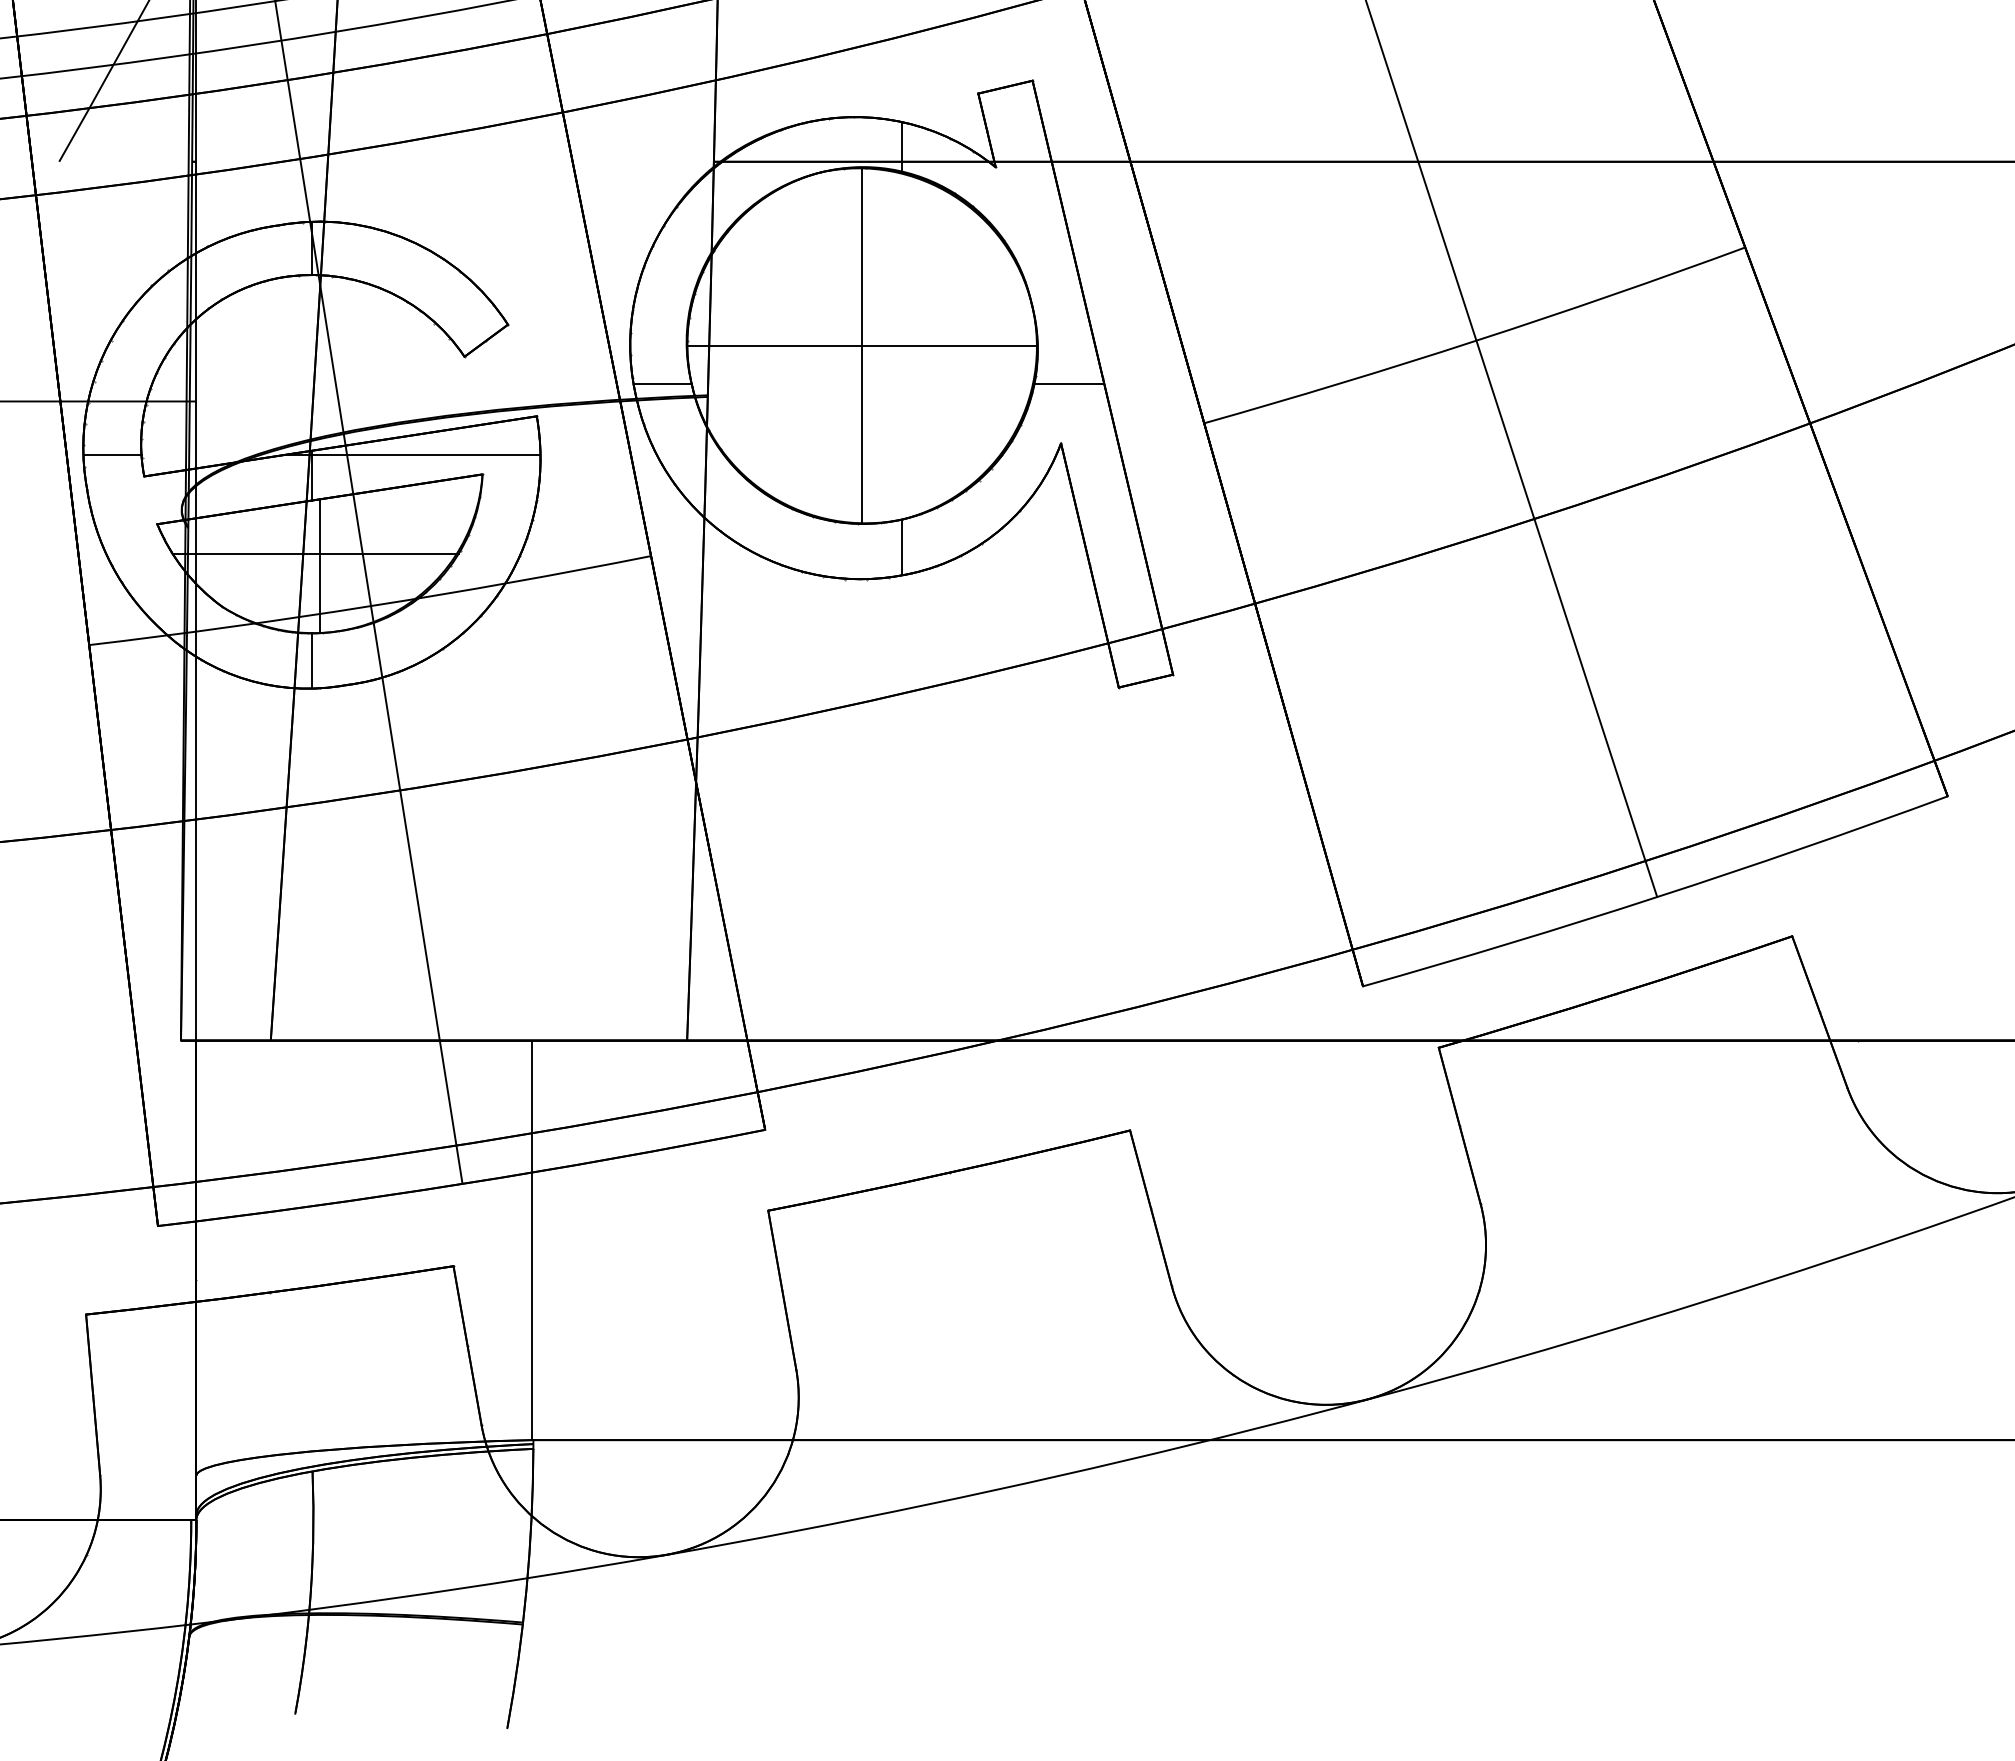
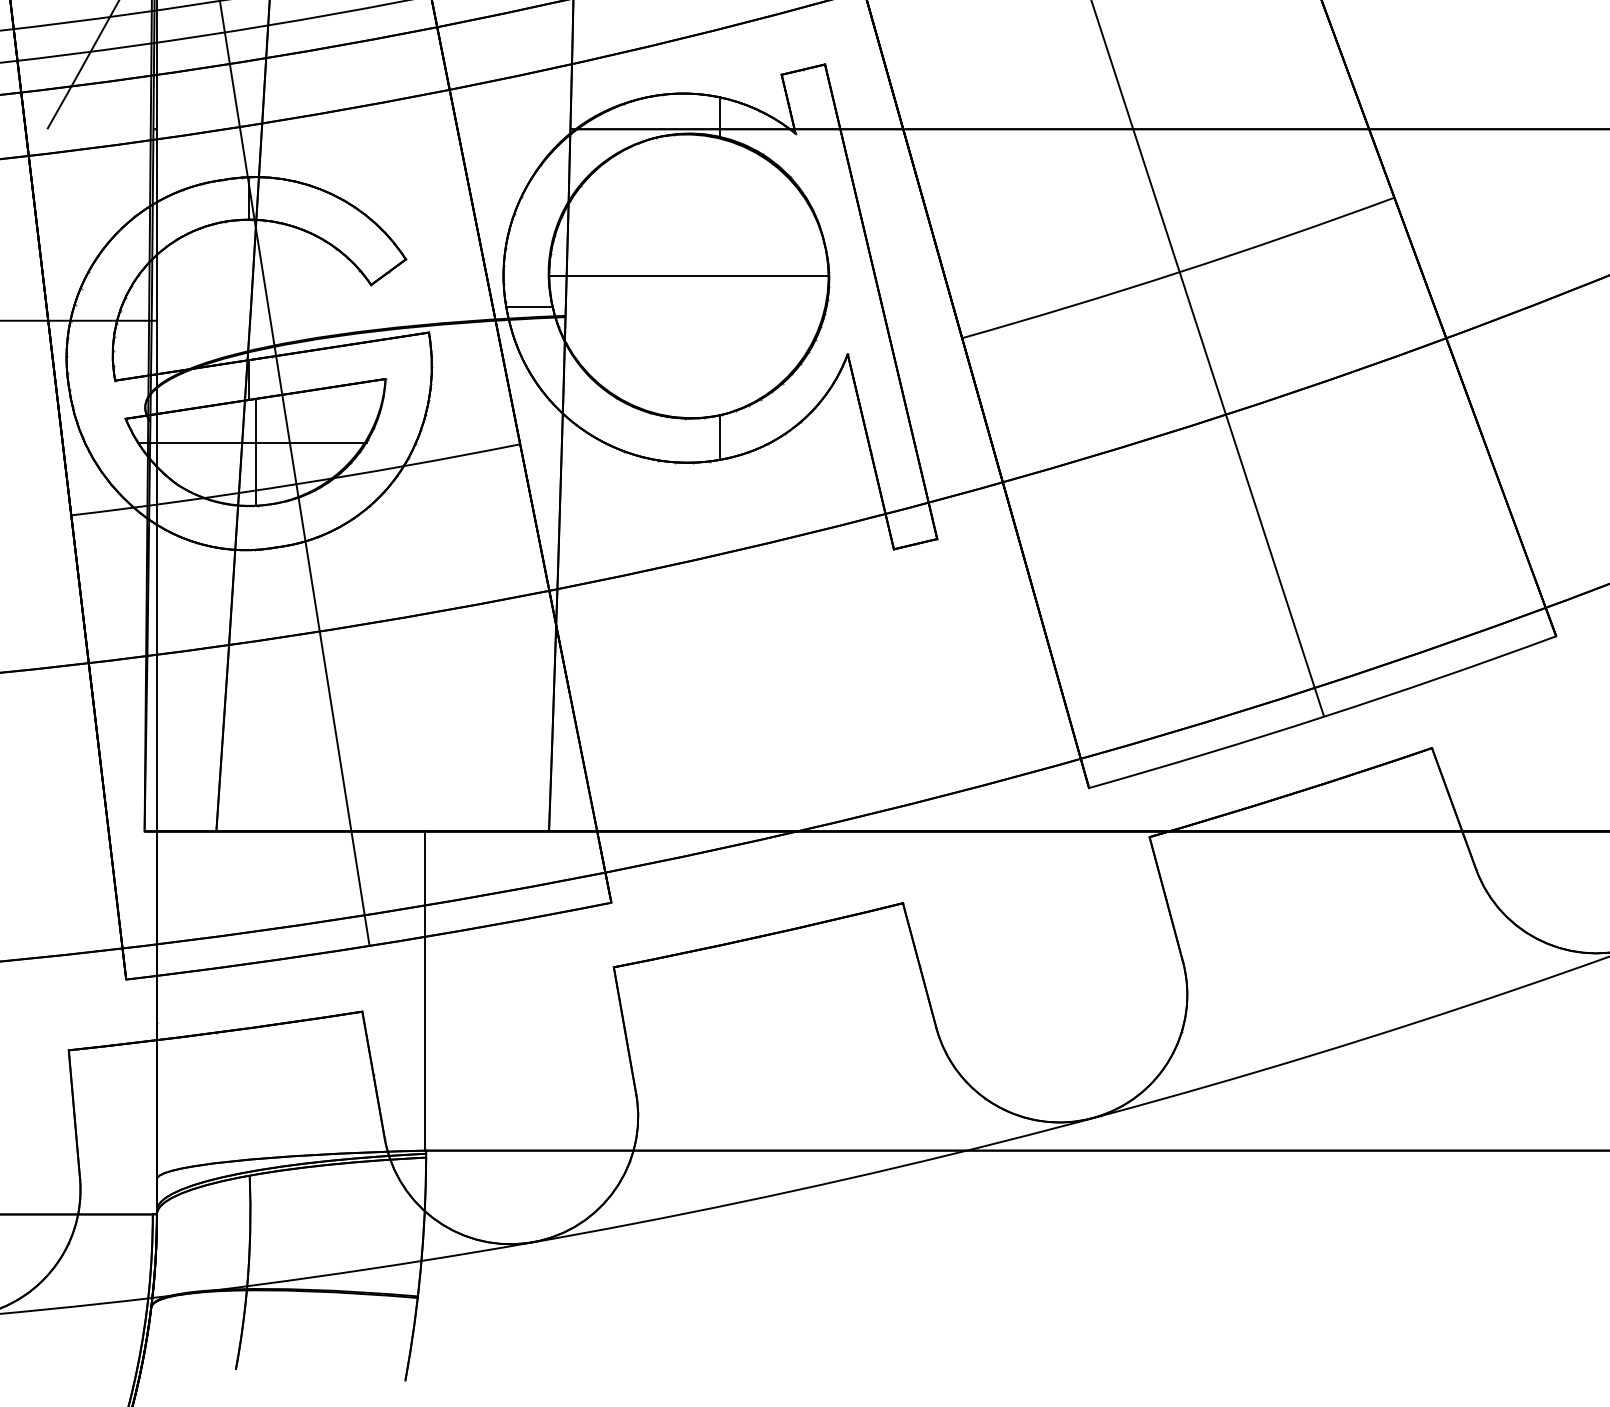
line: (862, 345) -> (689, 276), removed
line: (1069, 384) -> (854, 307), removed
line: (113, 455) -> (90, 363), removed
line: (411, 455) -> (328, 363), removed
line: (312, 660) -> (249, 527), removed

